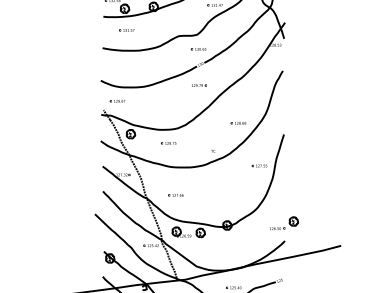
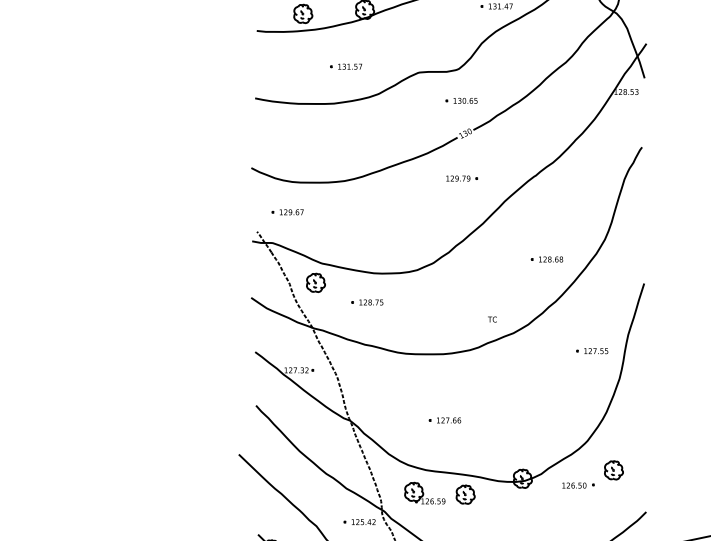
line: (126, 30) -> (344, 66), moved
line: (168, 143) -> (366, 302), moved
line: (175, 195) -> (443, 420), moved
part: (284, 222) -> (593, 472), moved

